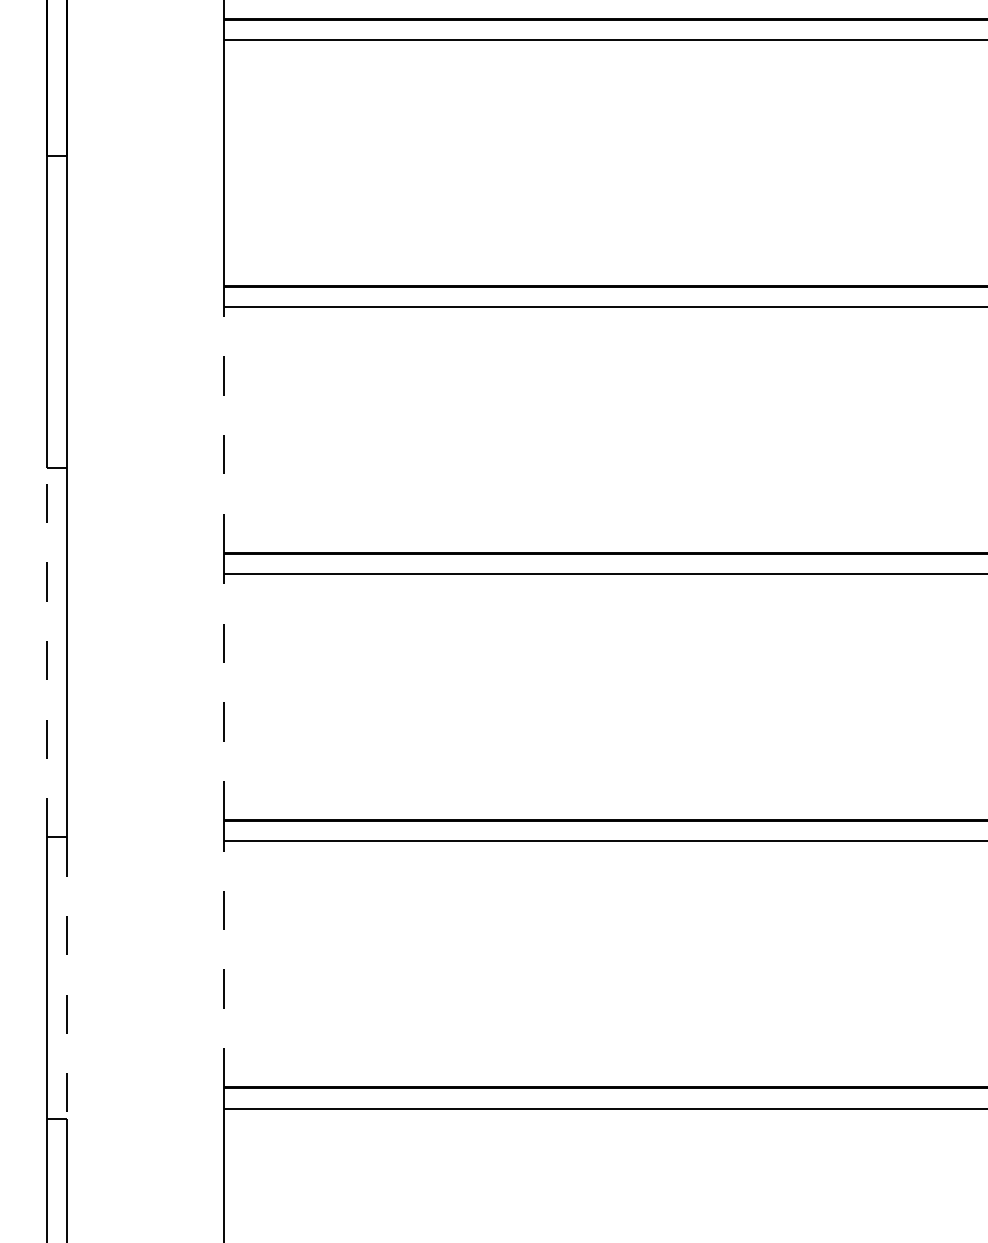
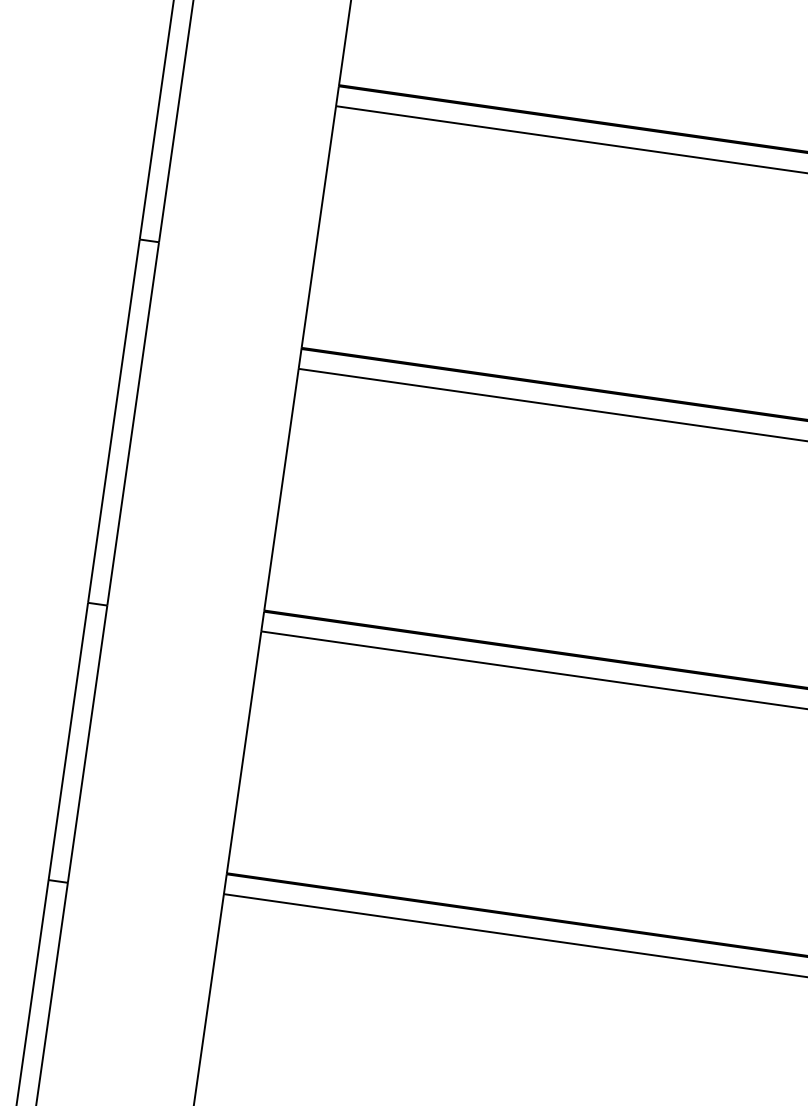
line: (223, 430) -> (318, 227), dashed -> solid
line: (47, 652) -> (114, 421), dashed -> solid
line: (223, 697) -> (281, 489), dashed -> solid
line: (223, 964) -> (243, 752), dashed -> solid
line: (66, 978) -> (87, 744), dashed -> solid

